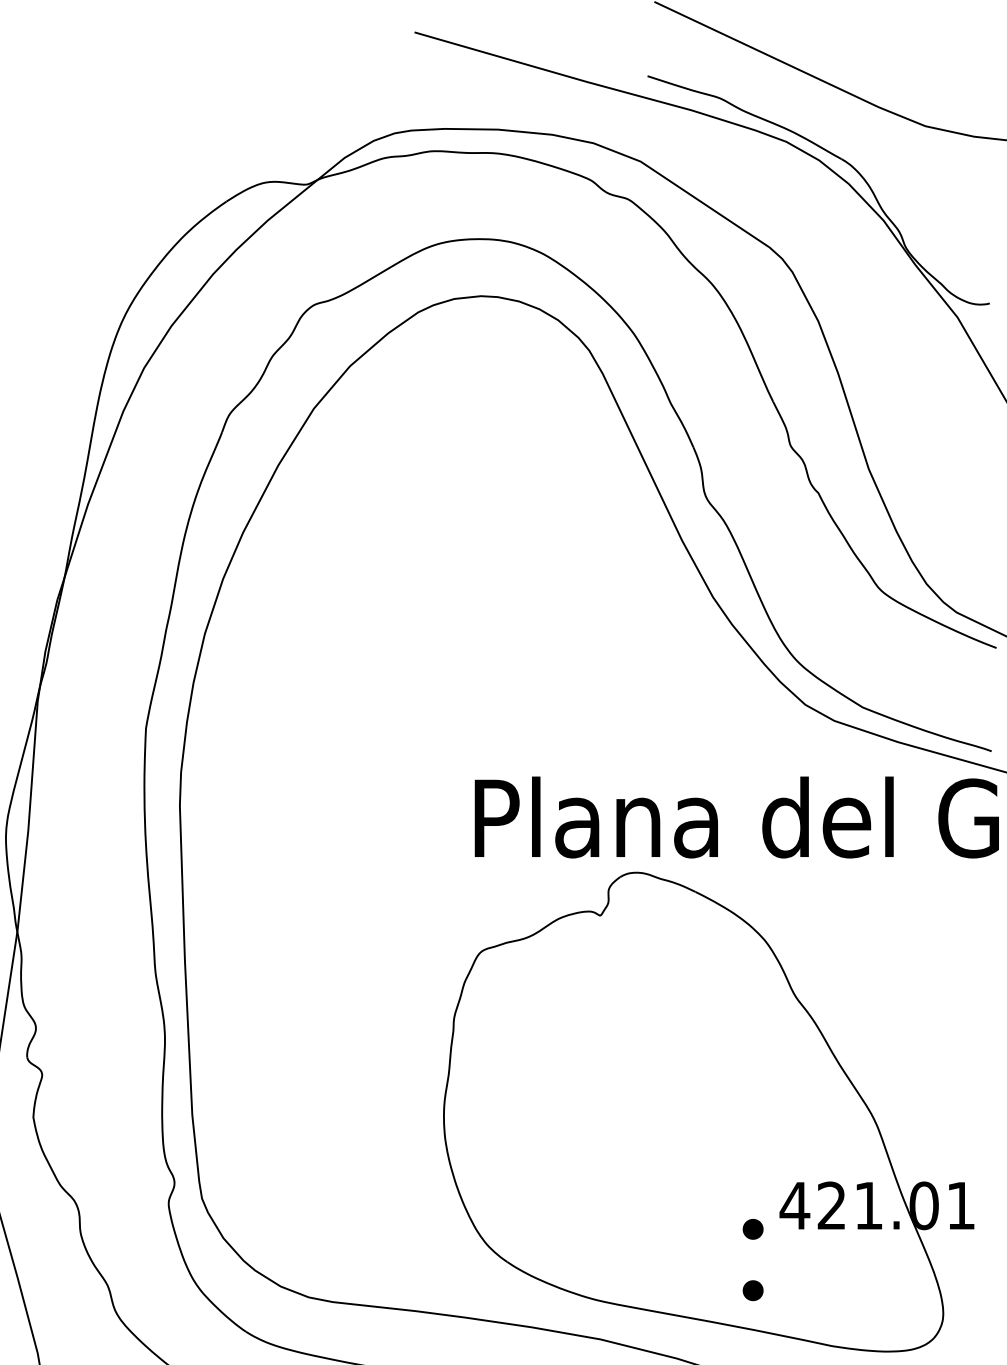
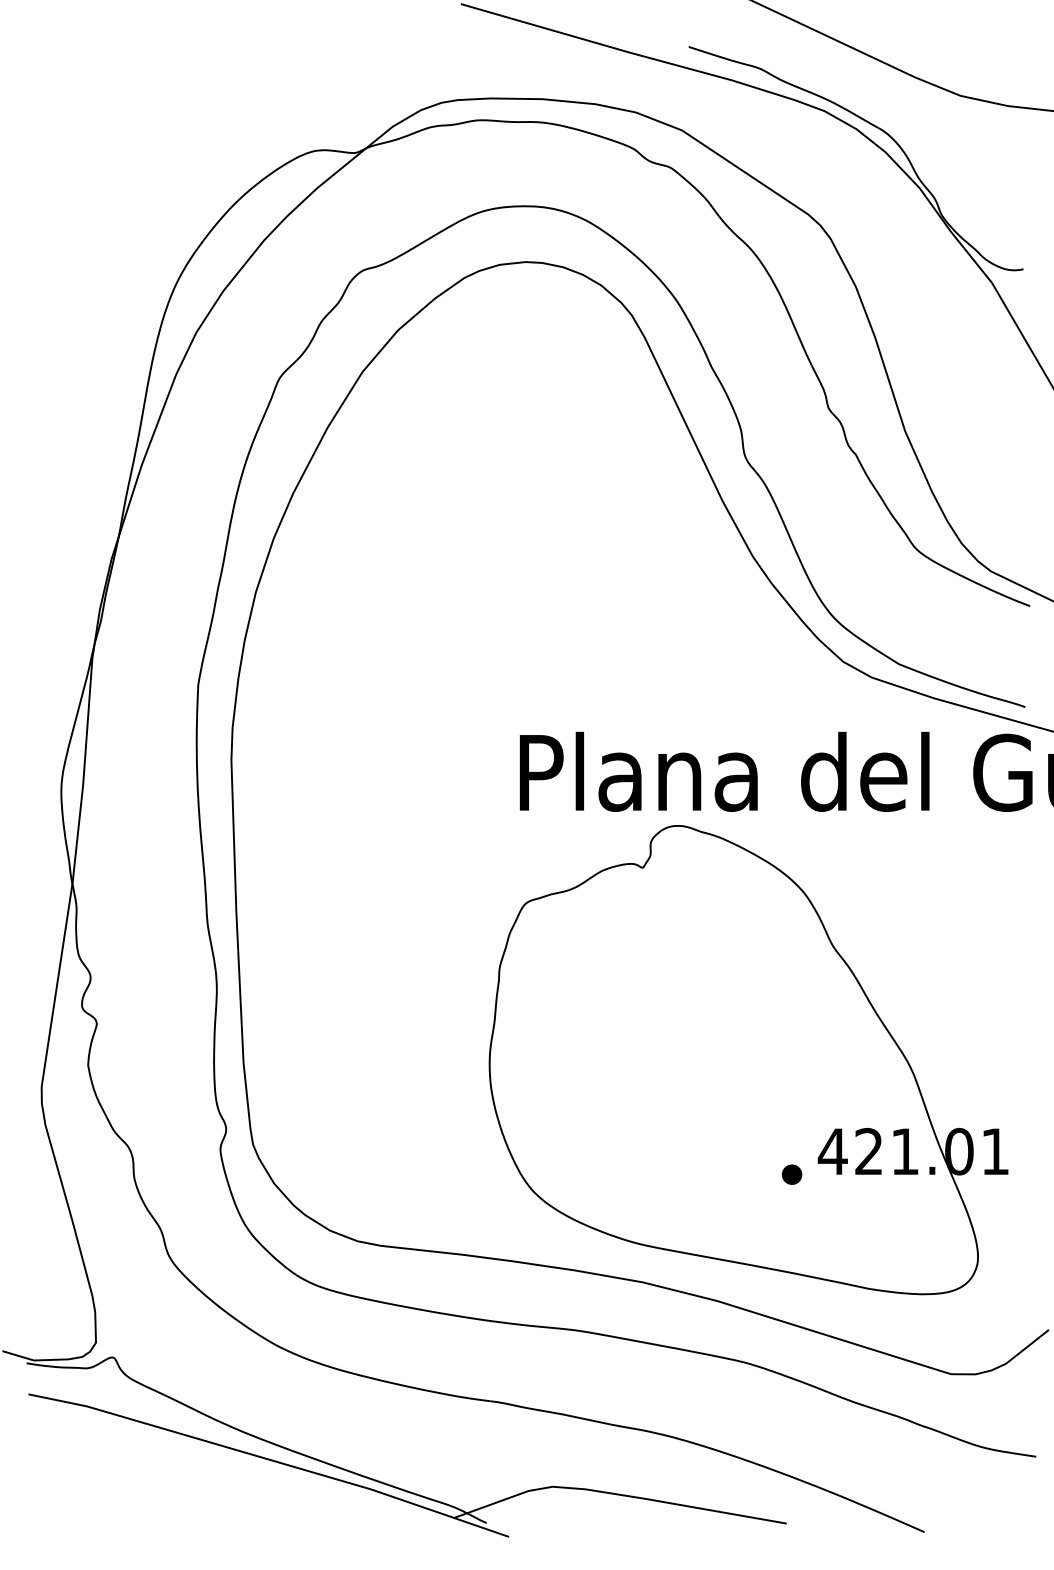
part: (752, 1290) -> (791, 1234), removed

